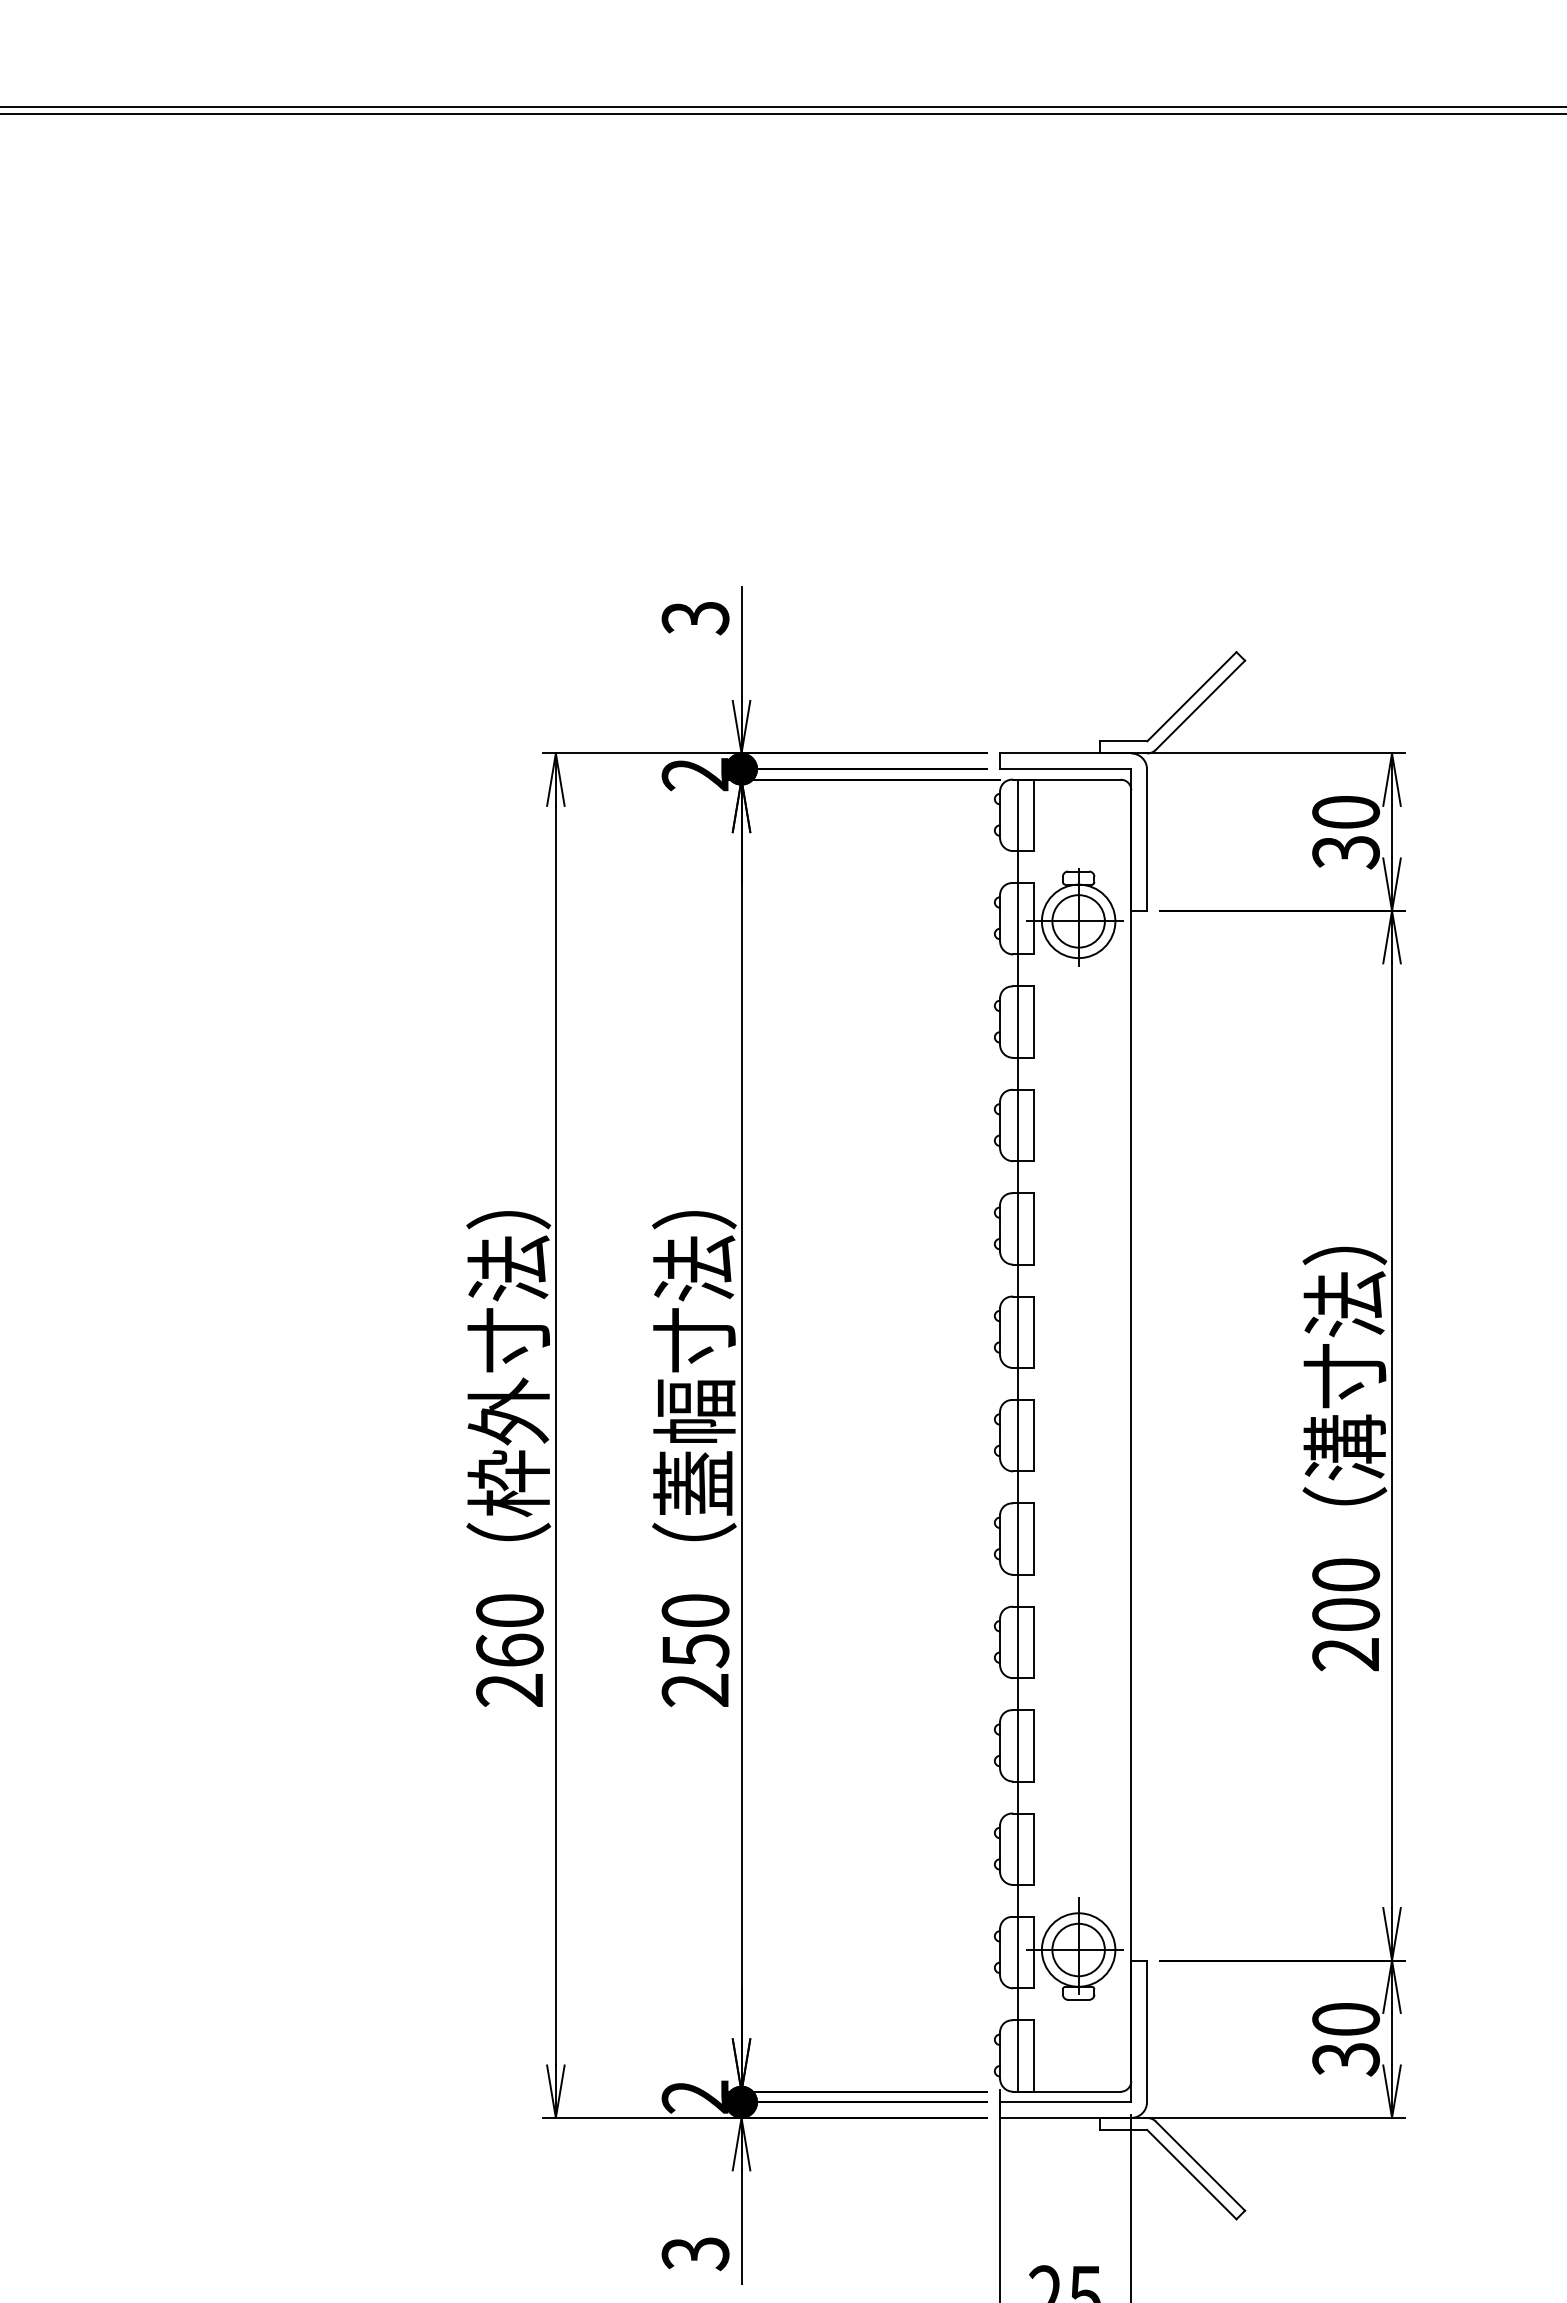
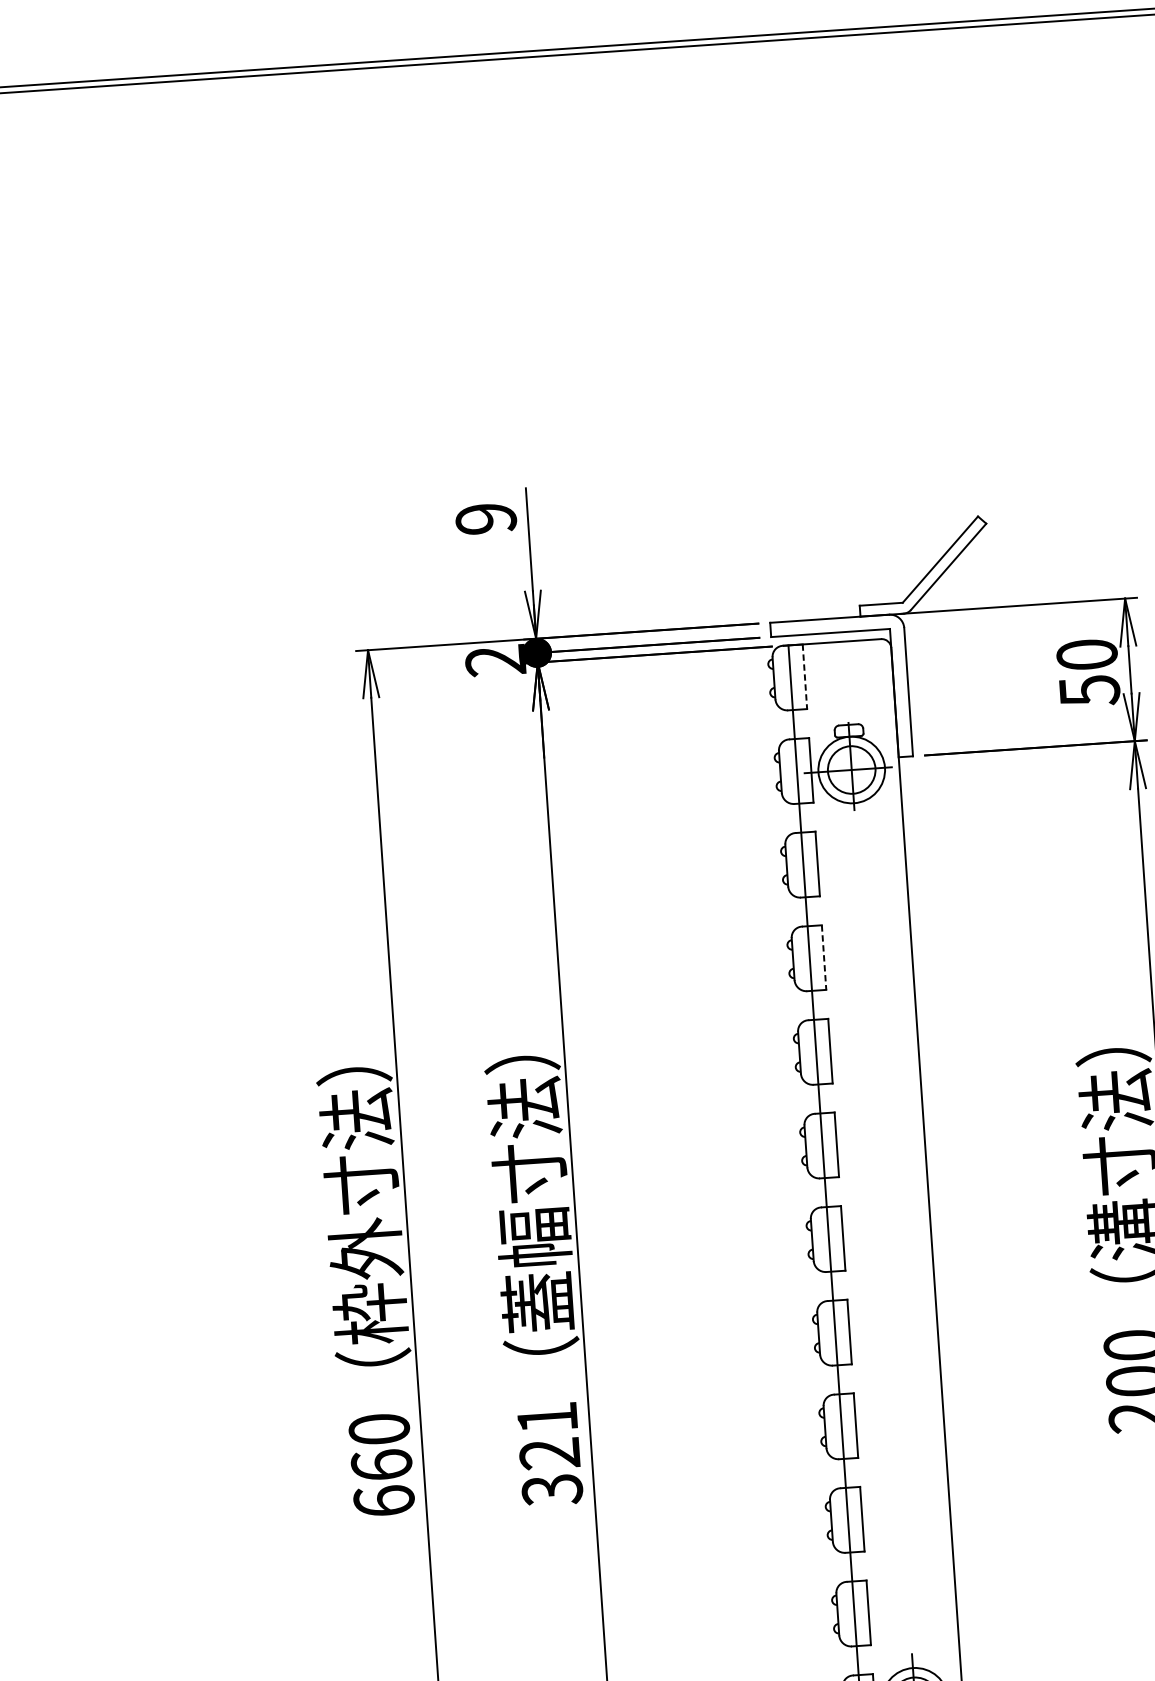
text: (695, 618) -> (486, 519), 3 -> 9
line: (1034, 815) -> (805, 676), solid -> dashed
text: (1345, 852) -> (1089, 691), 30 -> 50
line: (1034, 1125) -> (824, 957), solid -> dashed
text: (695, 1650) -> (549, 1453), 250 -> 321
text: (509, 1689) -> (383, 1500), 260 -> 660

